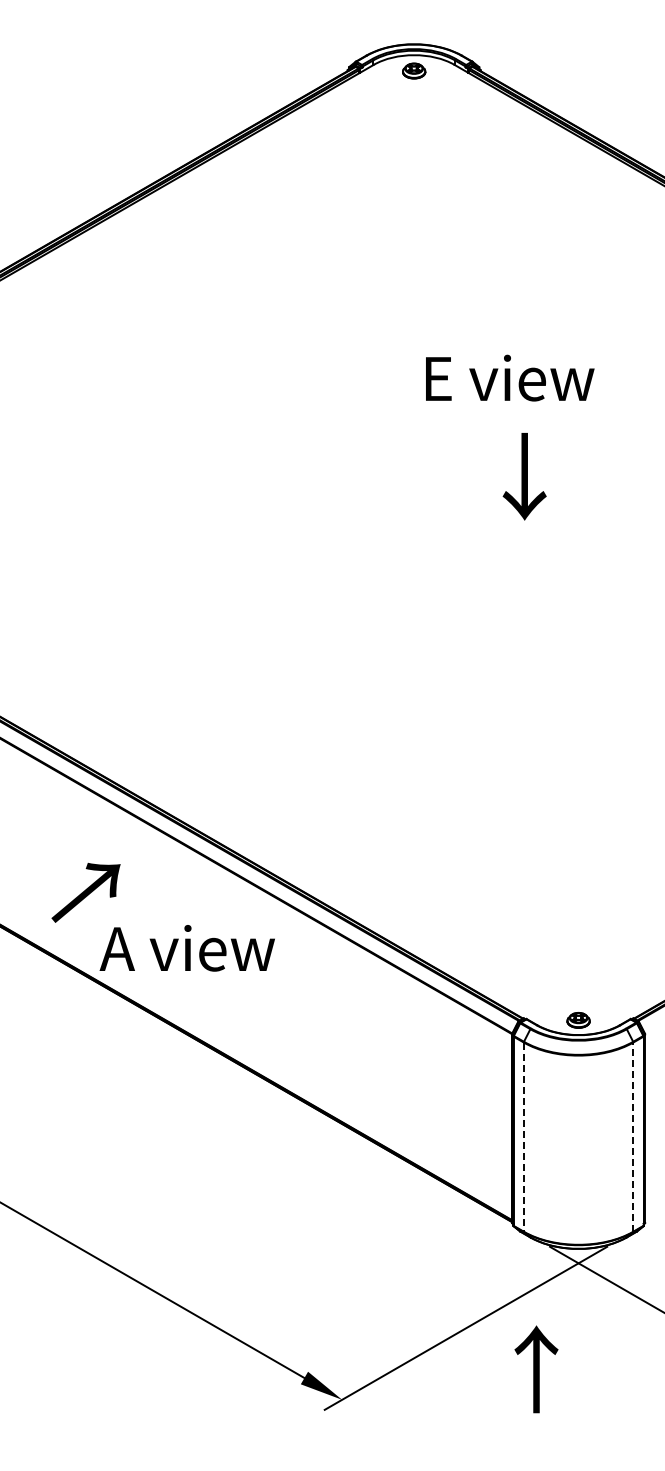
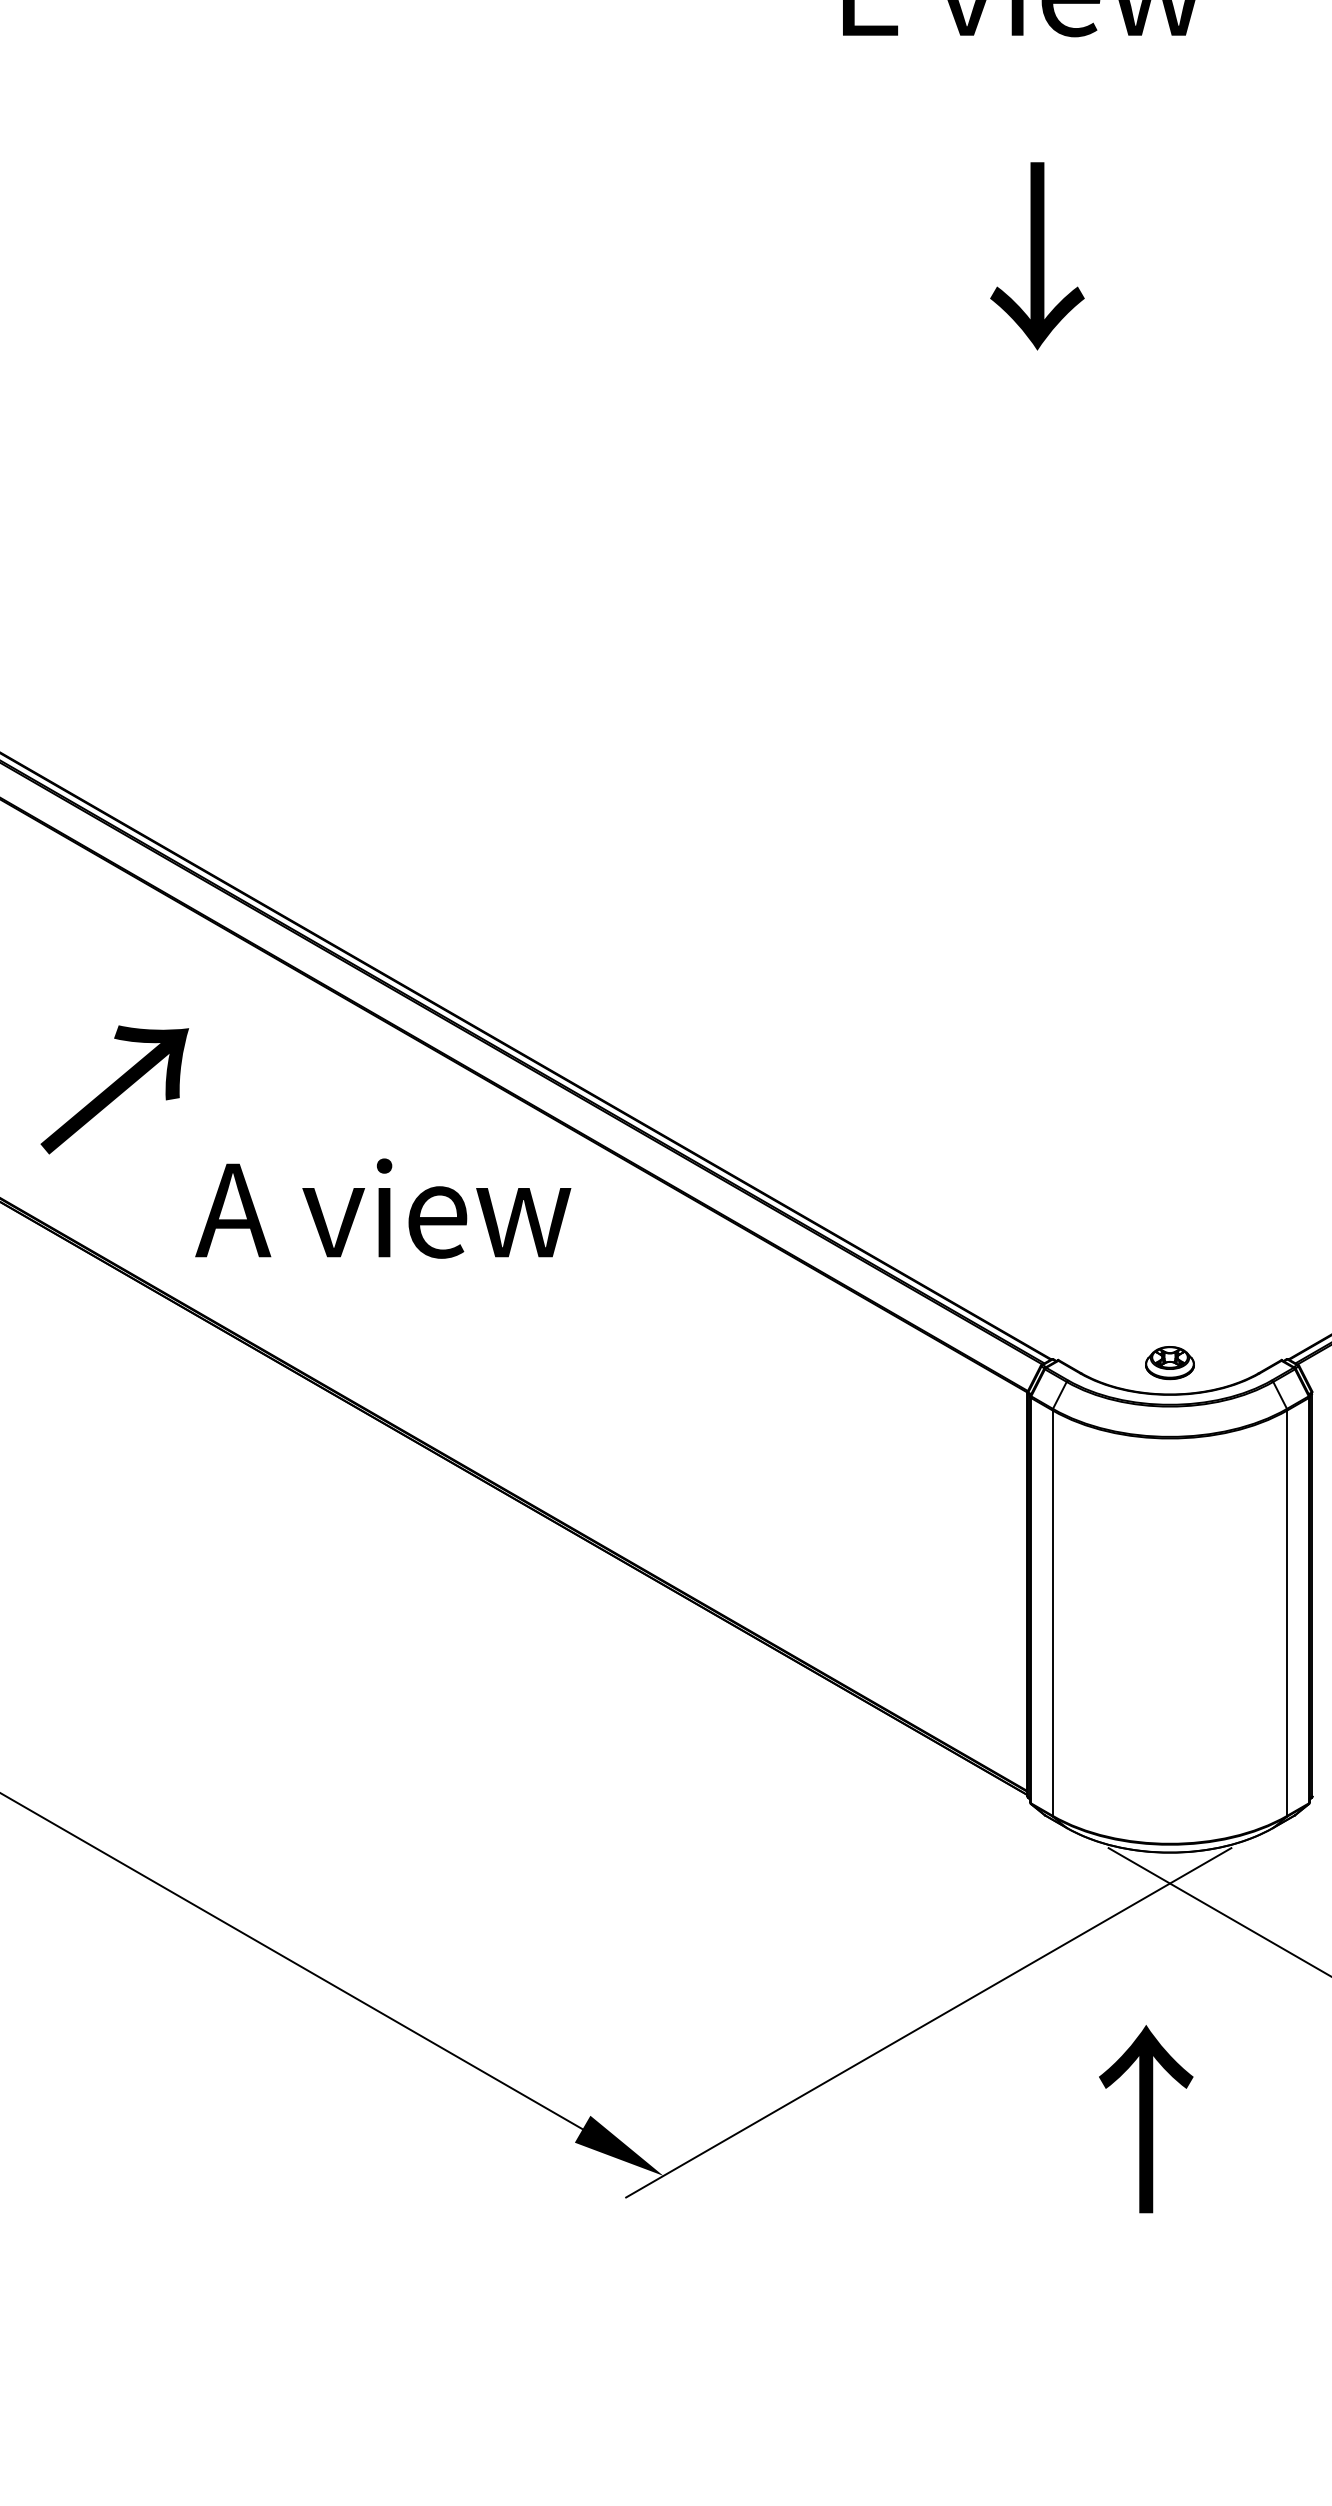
text: (524, 476) -> (1036, 255), moved
text: (186, 948) -> (381, 1209), moved
line: (523, 1137) -> (1051, 1613), dashed -> solid
line: (633, 1137) -> (1287, 1613), dashed -> solid
text: (536, 1369) -> (1146, 2119), moved

